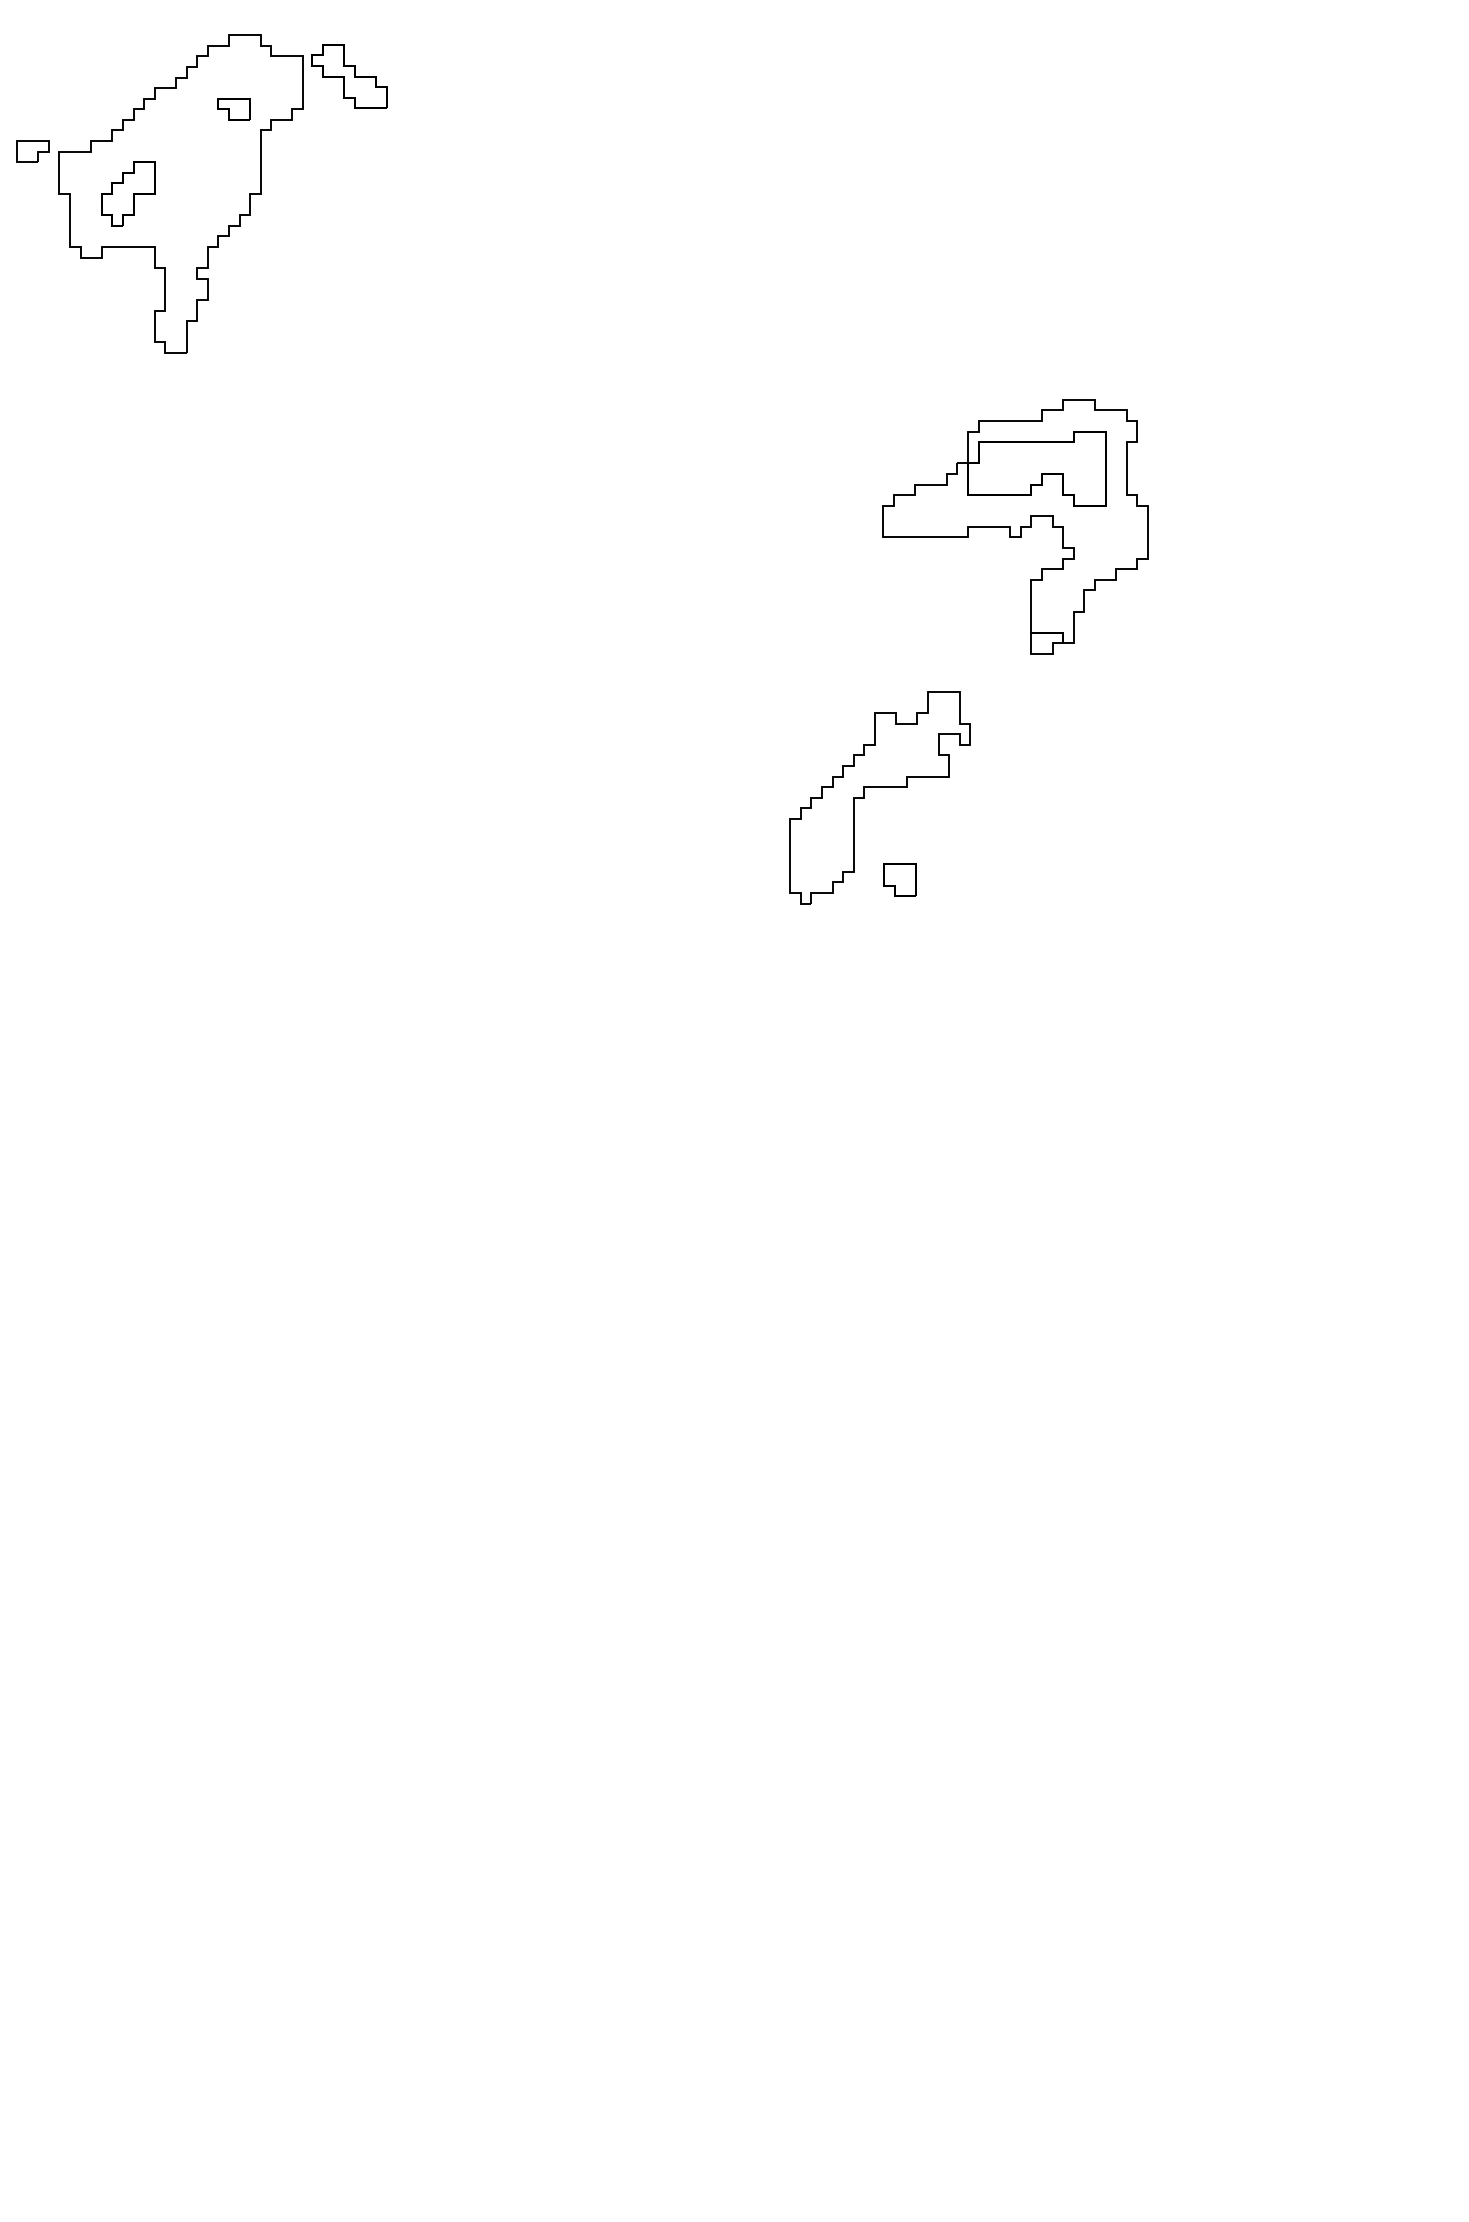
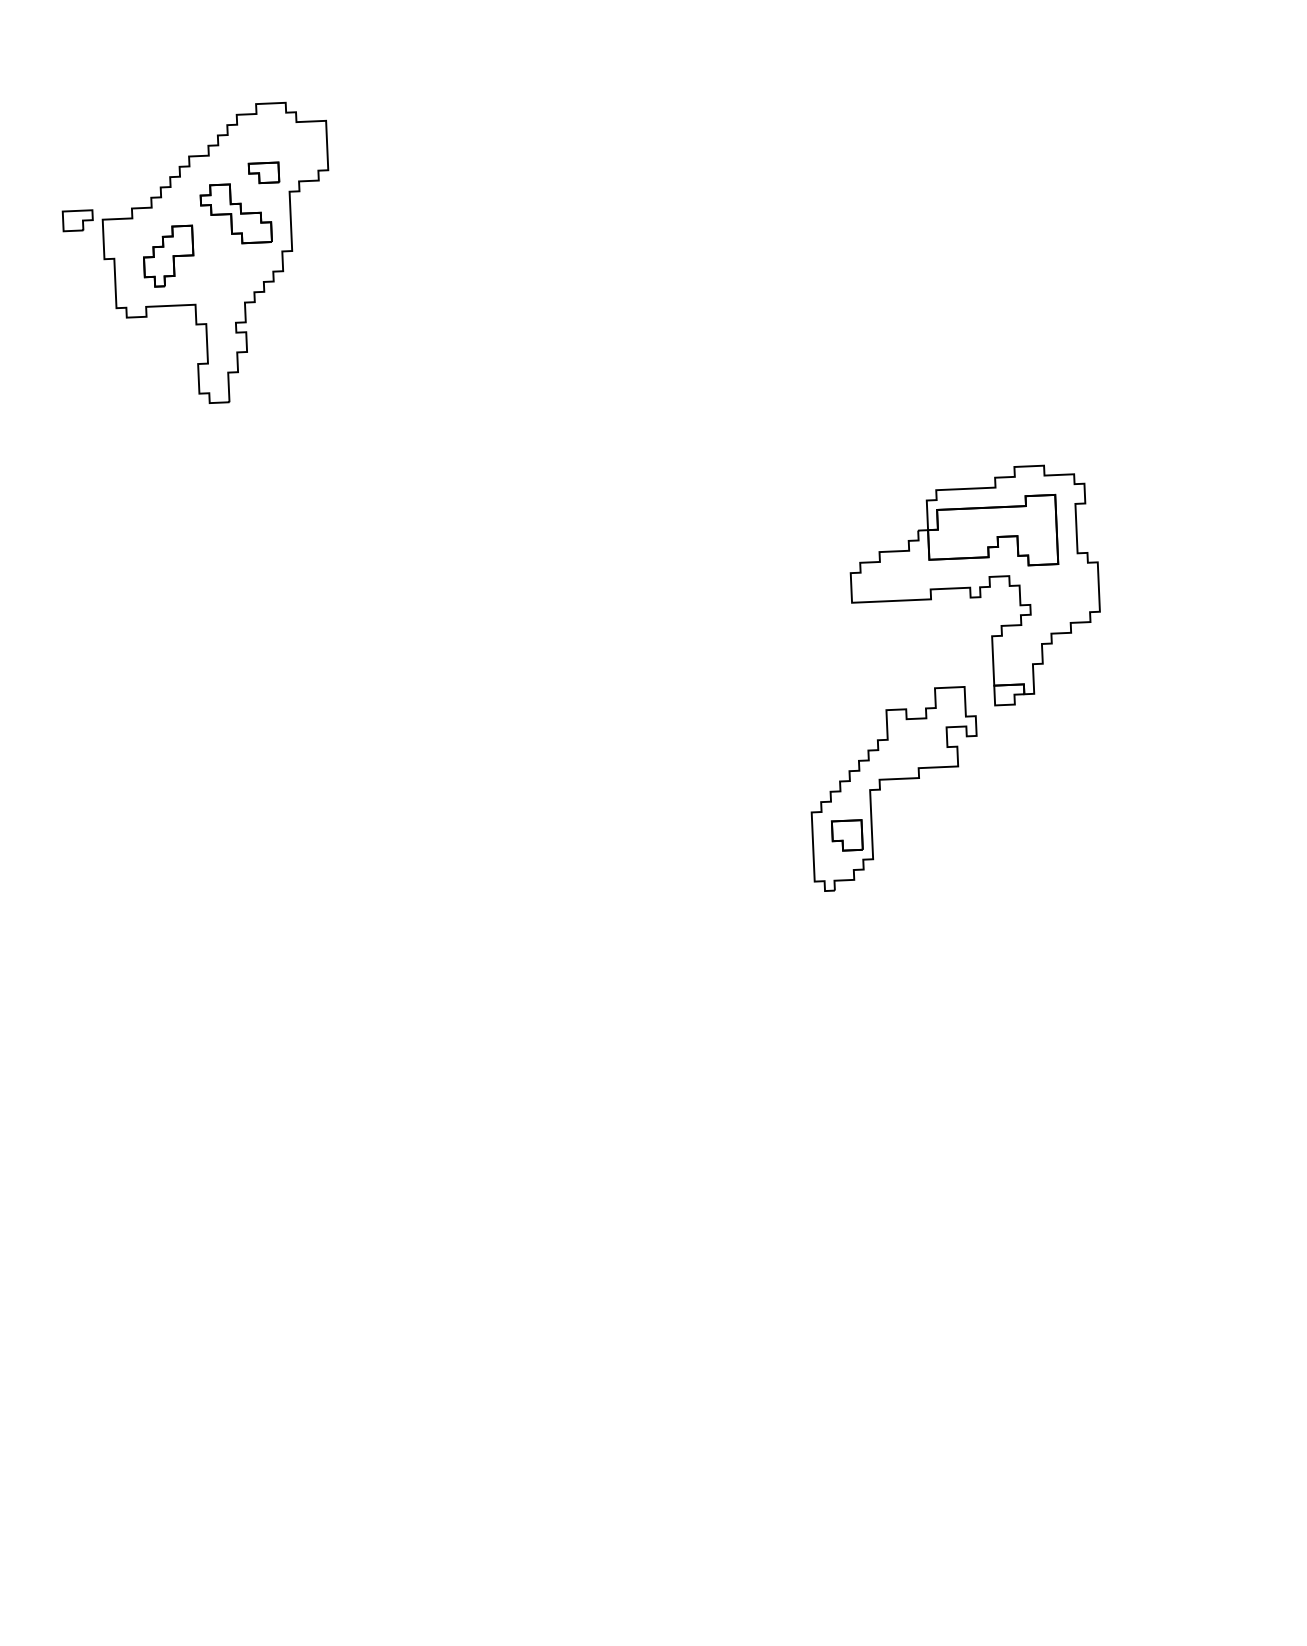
part: (349, 76) -> (236, 213), moved
part: (1015, 526) -> (975, 587), moved
part: (899, 879) -> (846, 834), moved

